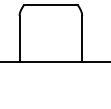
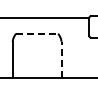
line: (51, 5) -> (37, 33), solid -> dashed
line: (82, 38) -> (61, 59), solid -> dashed

